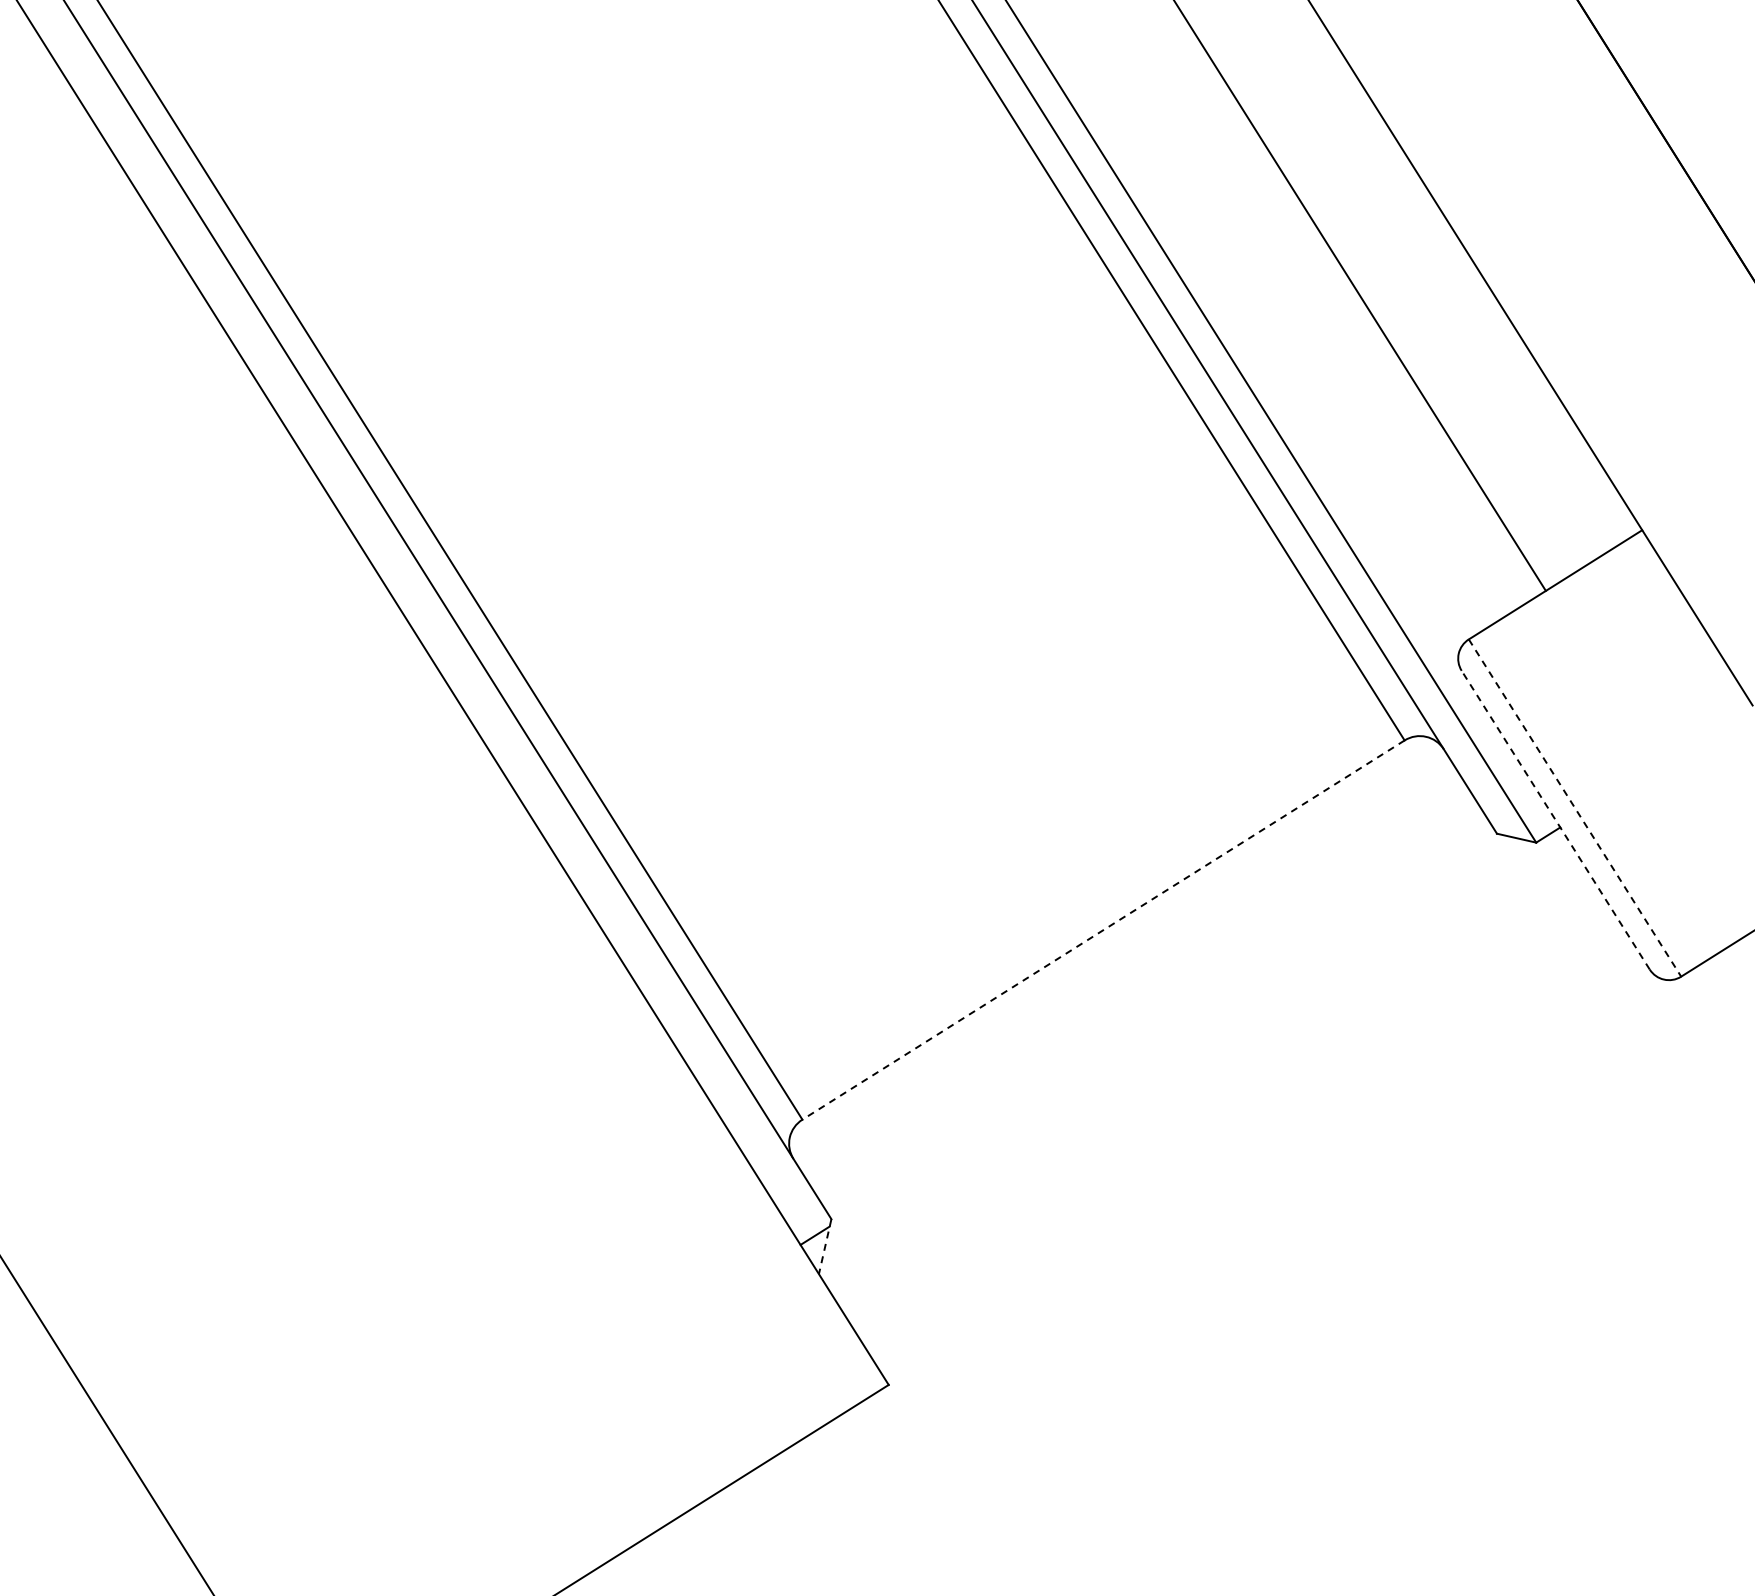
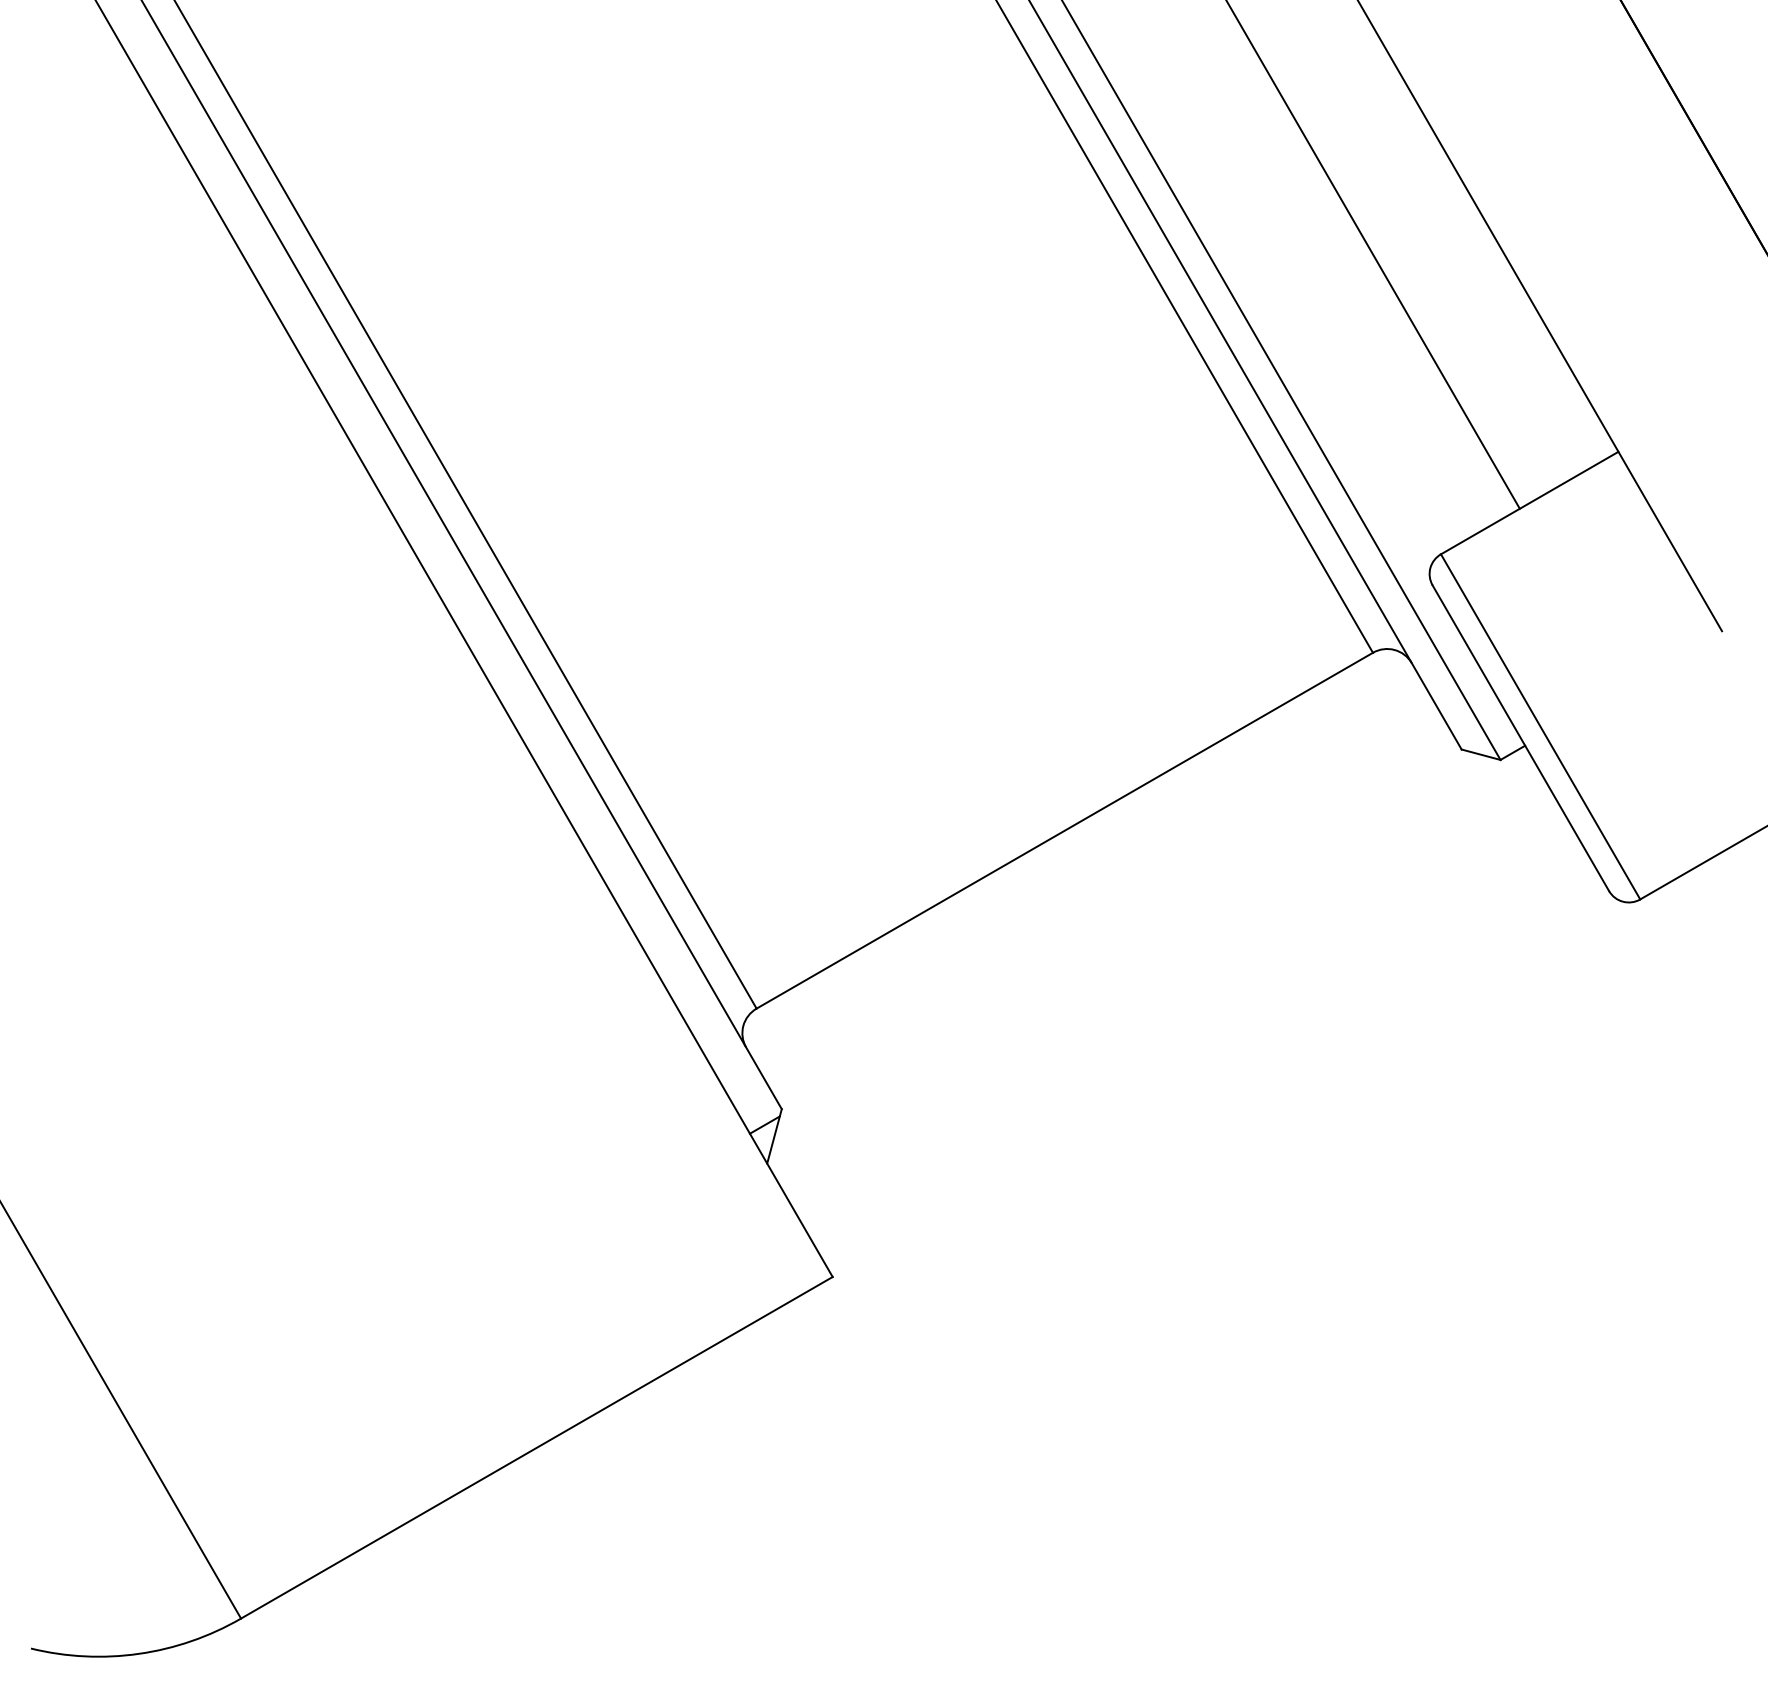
line: (1574, 808) -> (1540, 727), dashed -> solid
line: (1555, 820) -> (1520, 738), dashed -> solid
line: (1103, 929) -> (1064, 830), dashed -> solid
line: (825, 1246) -> (774, 1136), dashed -> solid

